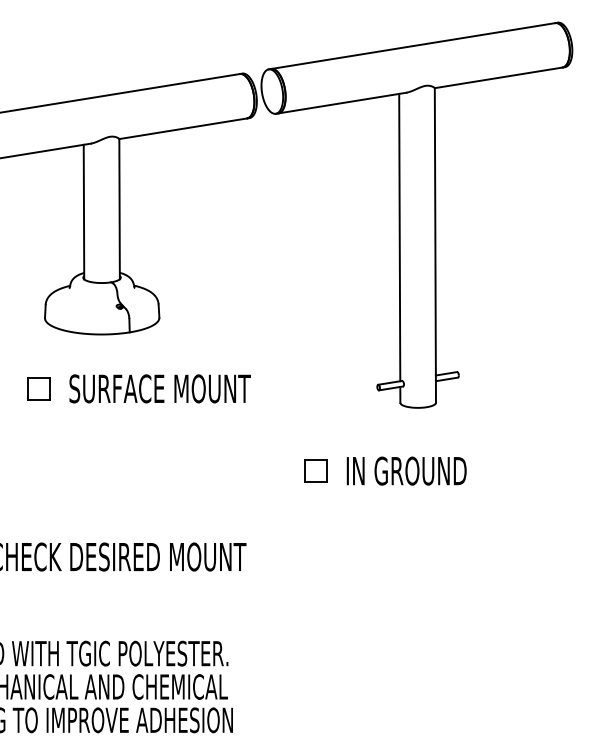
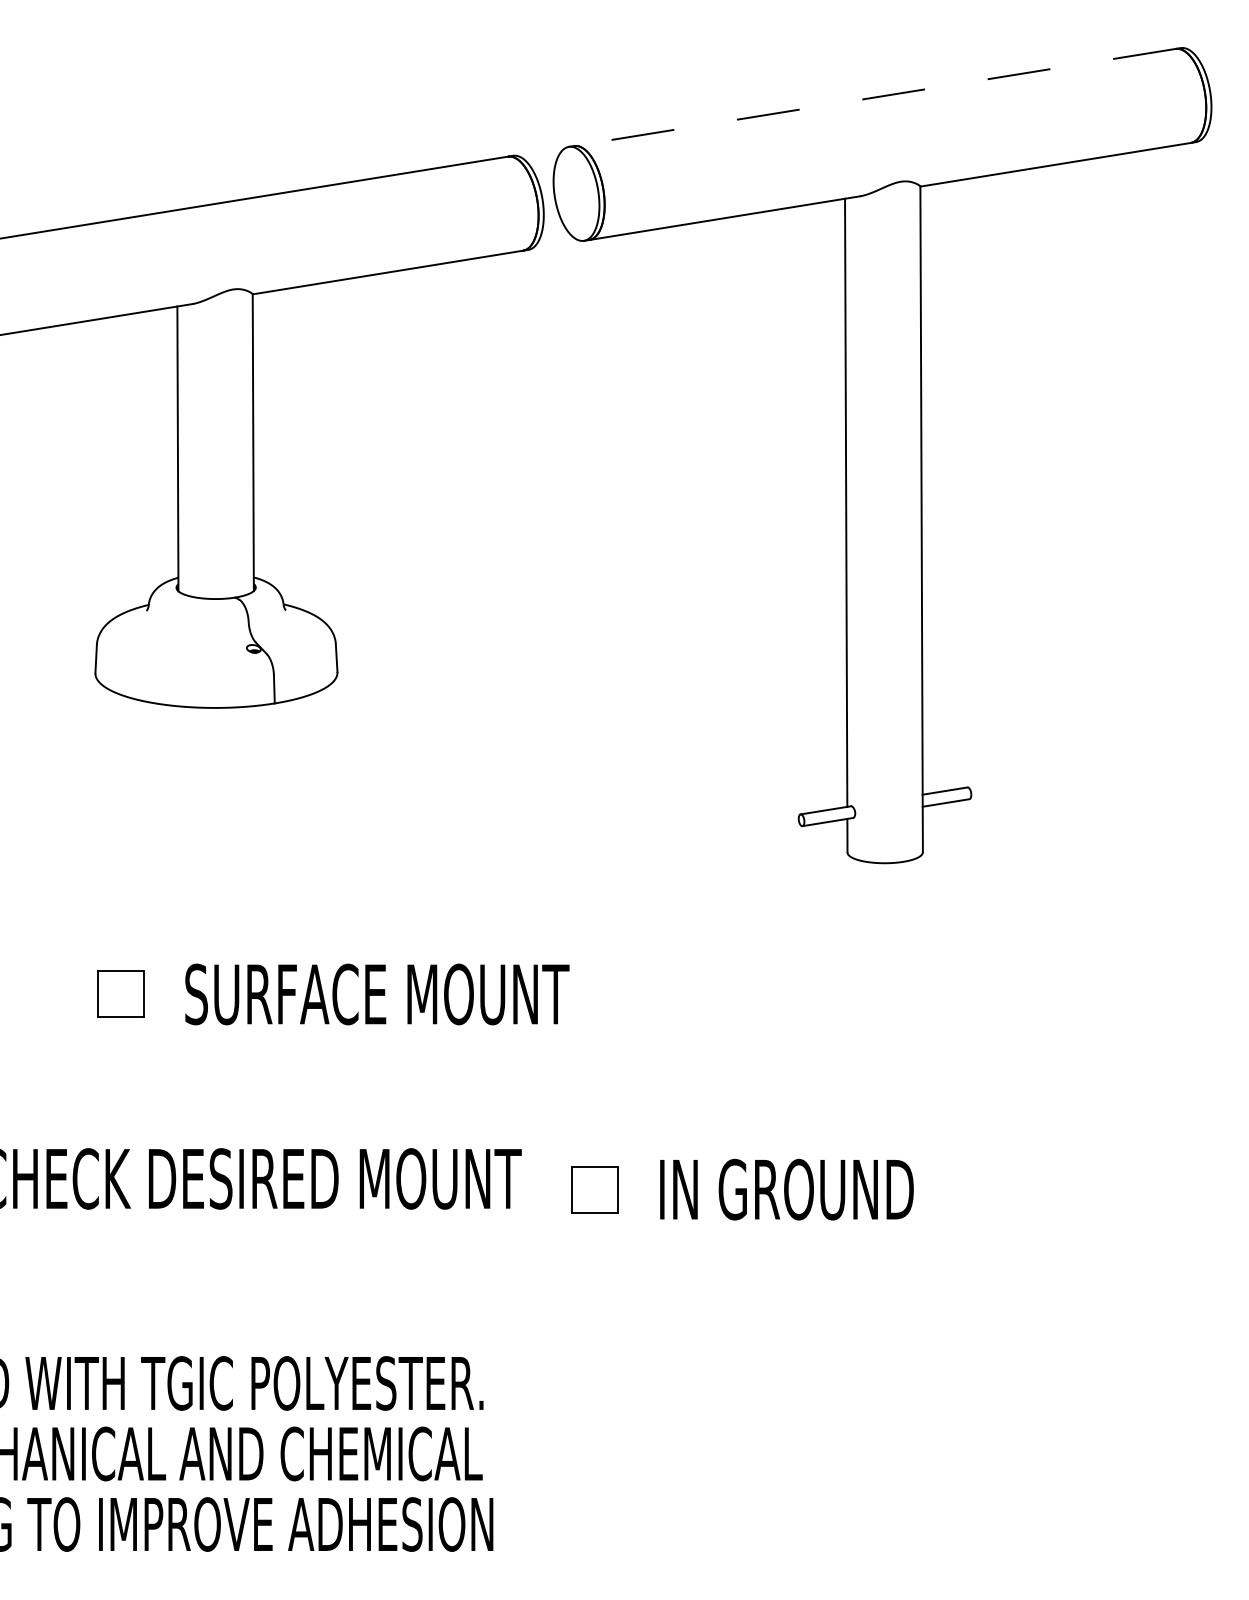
line: (413, 46) -> (875, 98), solid -> dashed
part: (138, 388) -> (331, 993), moved
part: (385, 470) -> (741, 1188), moved

